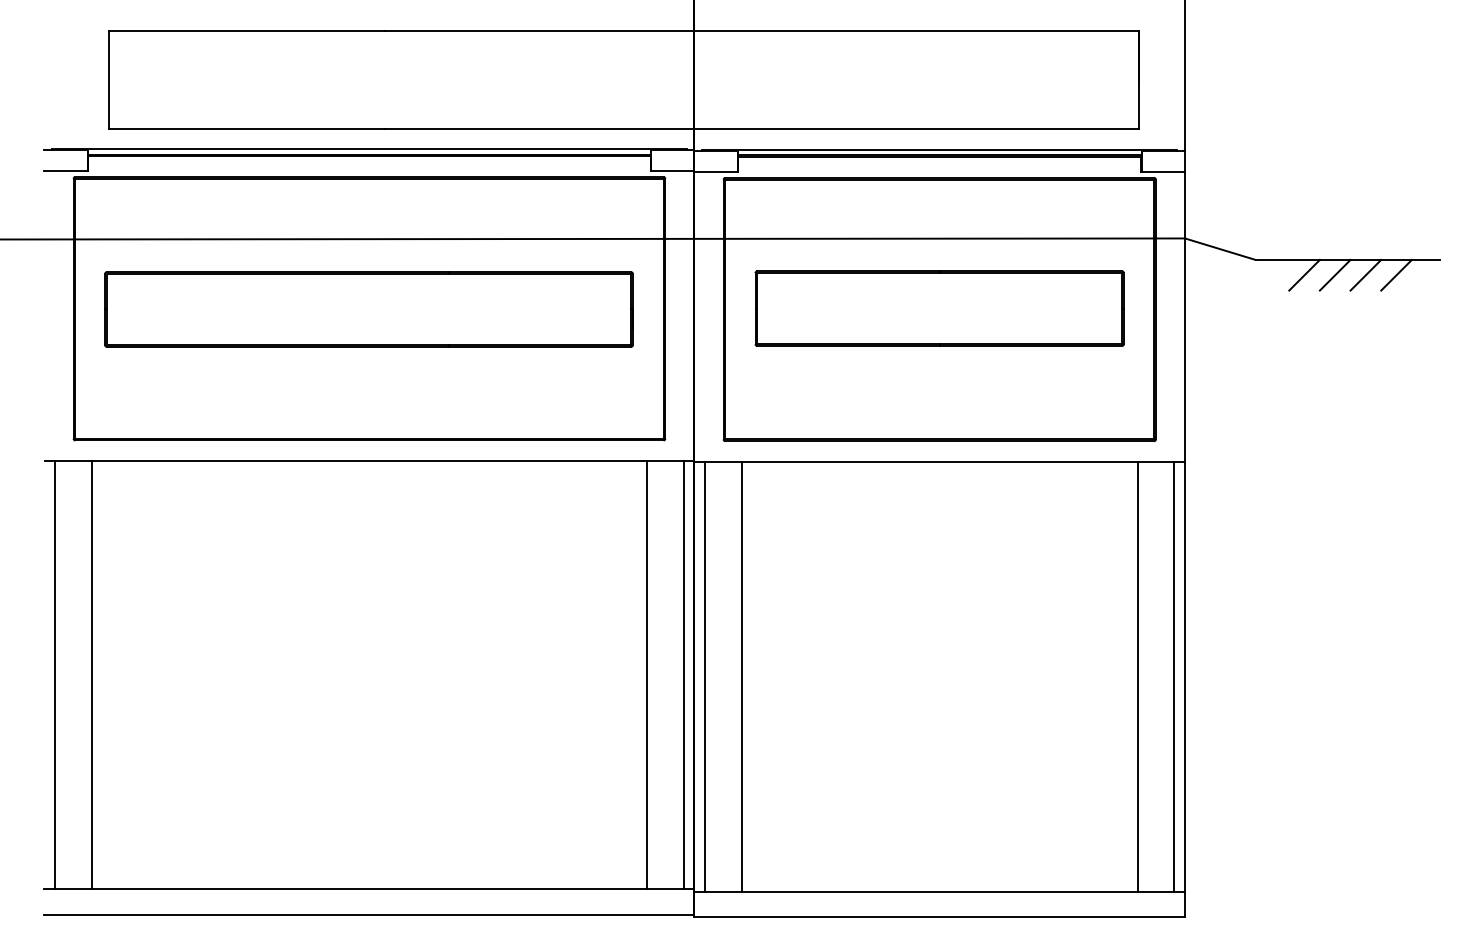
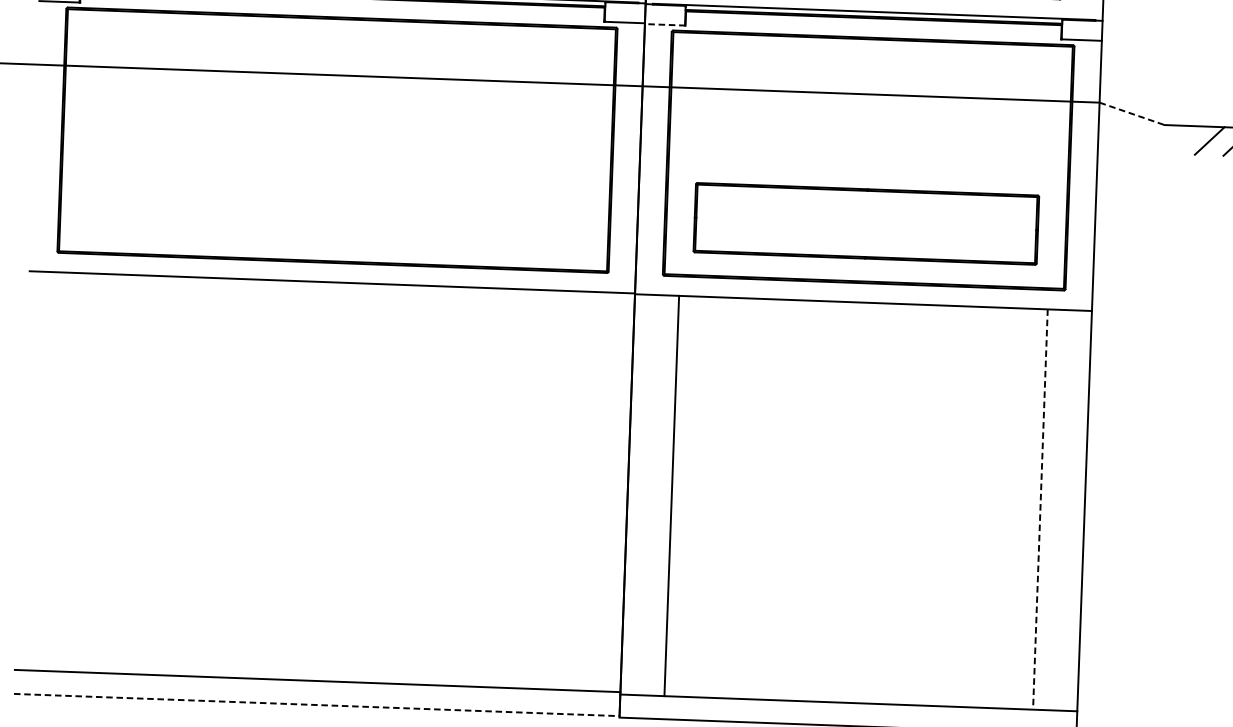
line: (716, 172) -> (665, 25), solid -> dashed
line: (1220, 249) -> (1132, 114), solid -> dashed
part: (939, 308) -> (866, 223), moved
part: (368, 309) -> (336, 140), removed
line: (55, 675) -> (32, 471), removed
line: (91, 675) -> (66, 472), removed
line: (647, 675) -> (583, 491), removed
line: (683, 675) -> (617, 492), removed
line: (705, 676) -> (637, 494), removed
line: (1174, 676) -> (1074, 510), removed
line: (1137, 677) -> (1040, 509), solid -> dashed
line: (369, 915) -> (316, 705), solid -> dashed

